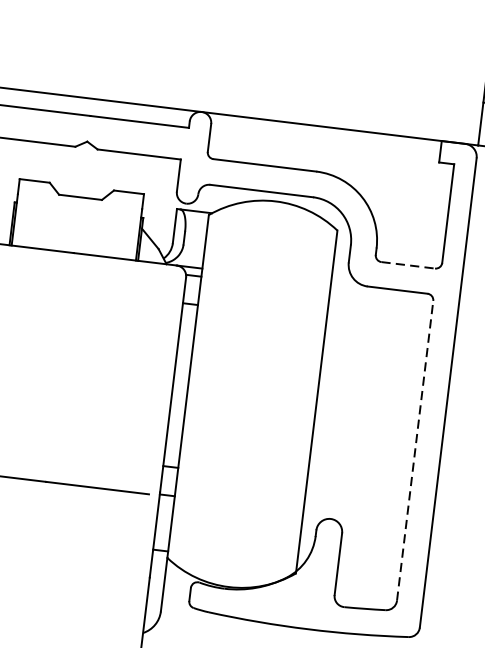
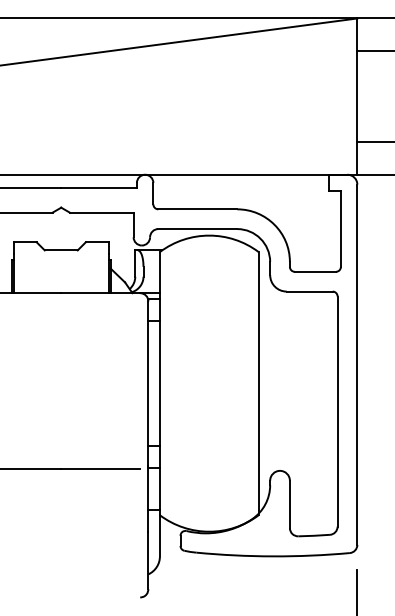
line: (408, 264) -> (315, 271), dashed -> solid
line: (415, 450) -> (337, 411), dashed -> solid

